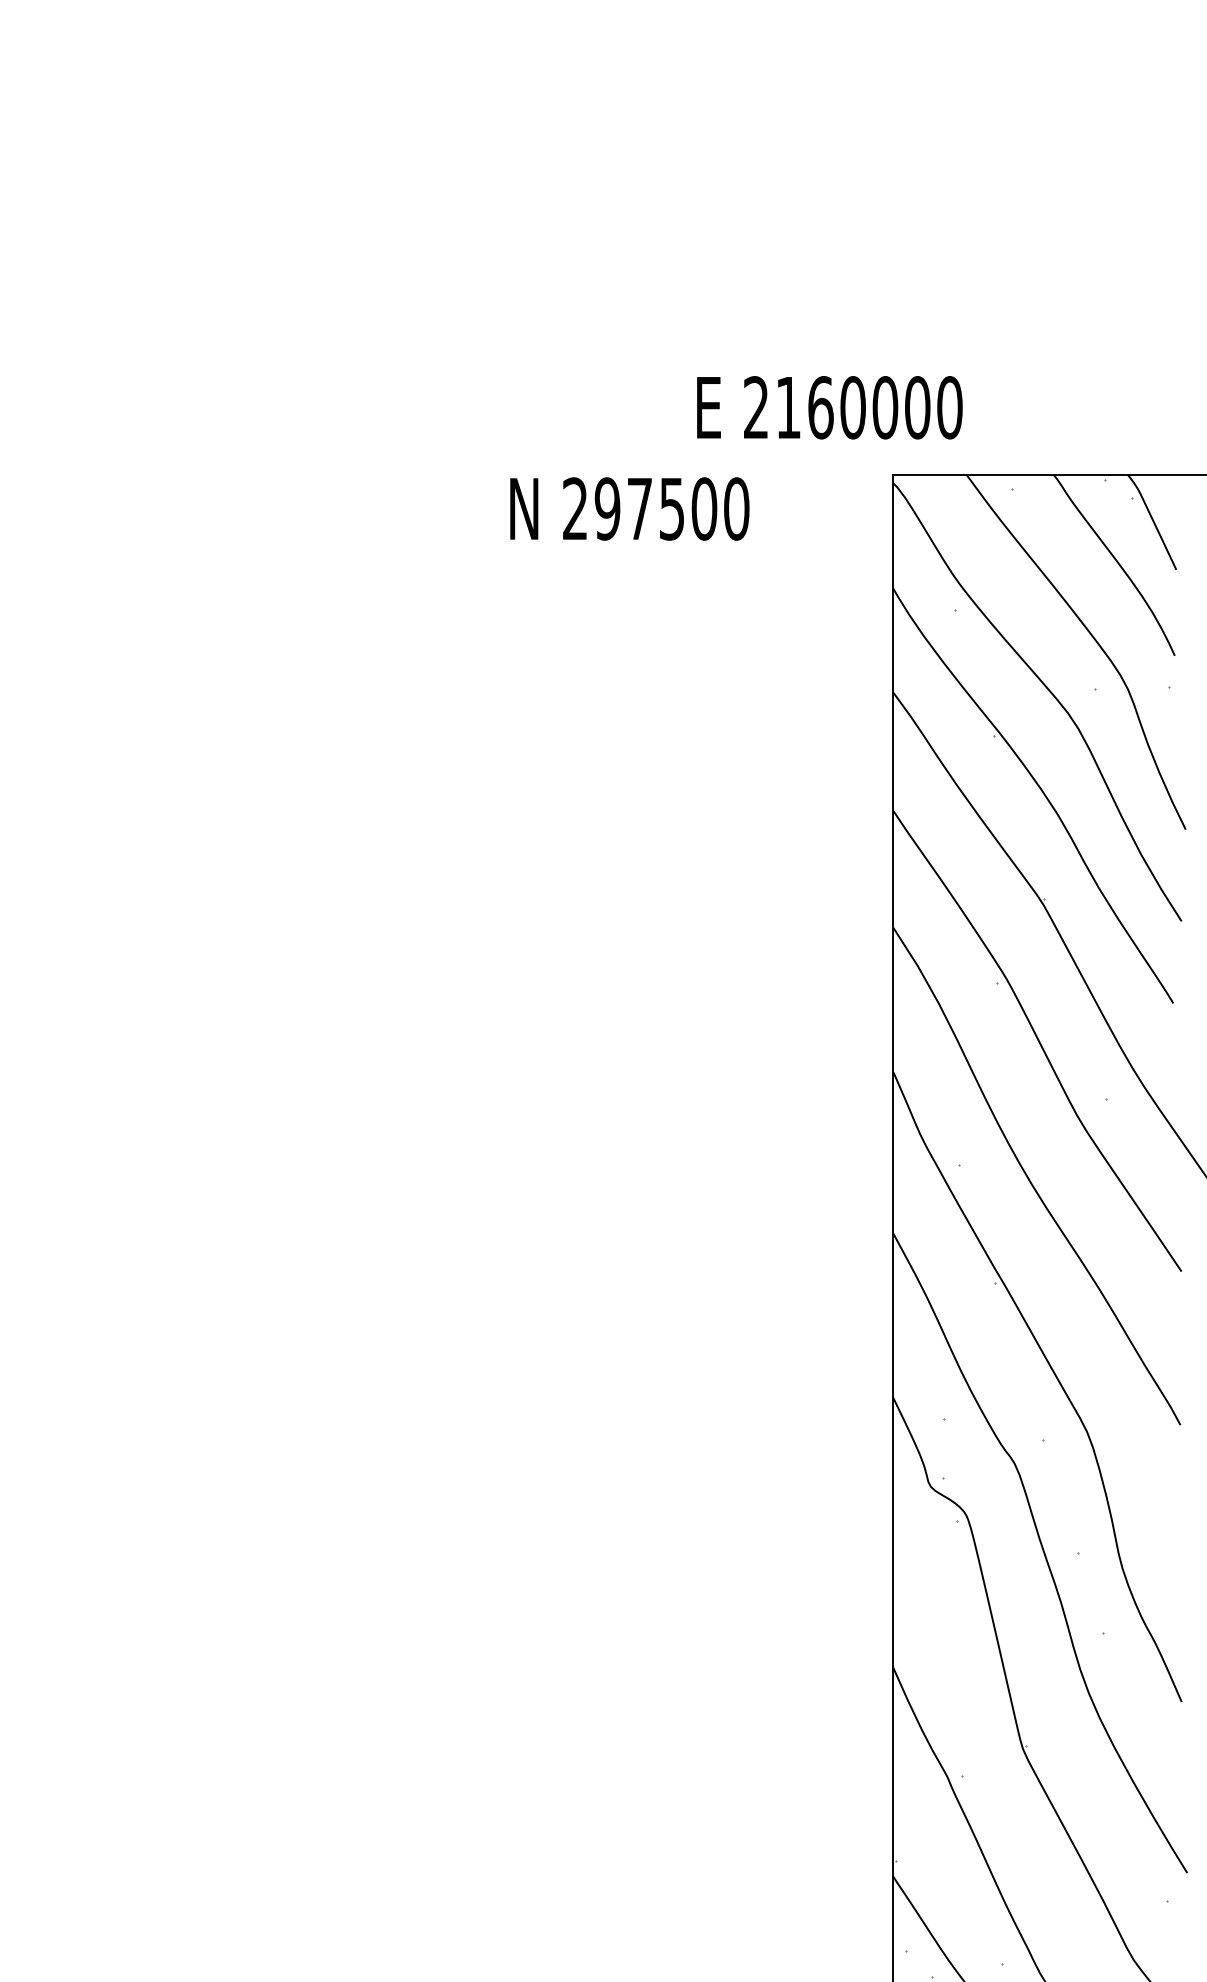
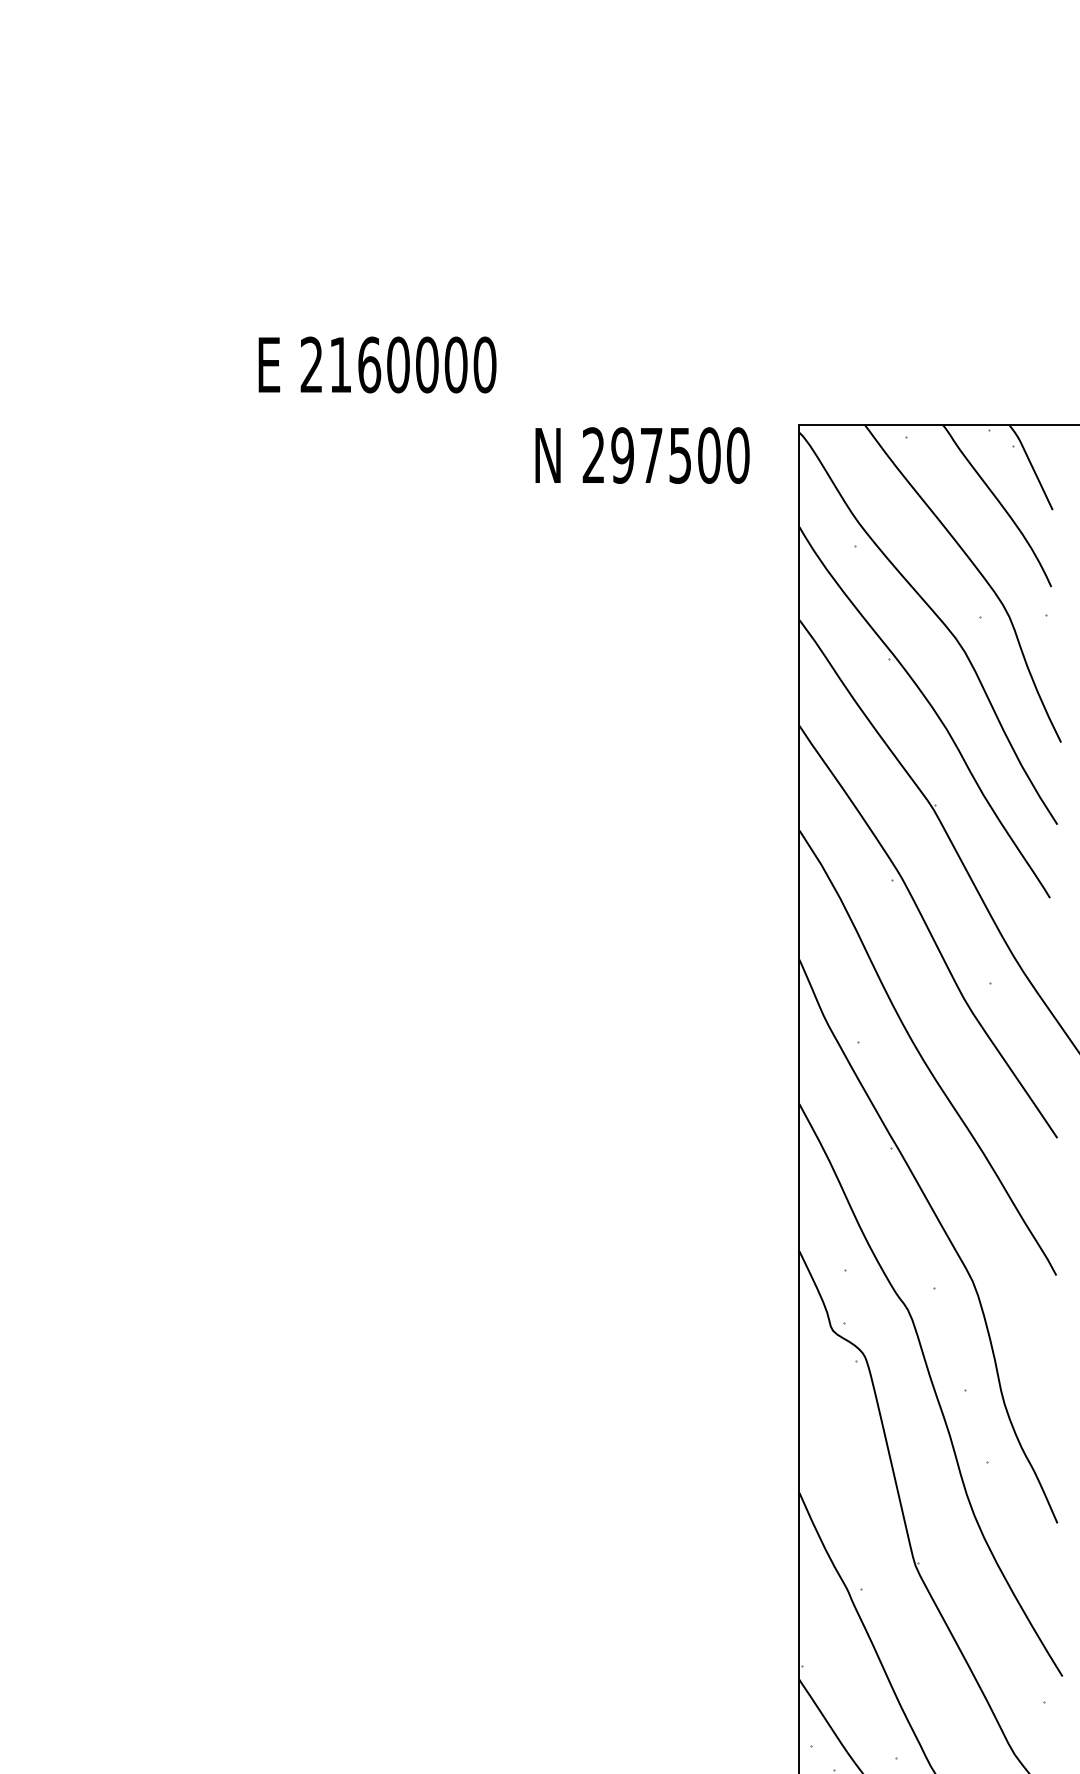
text: (829, 407) -> (377, 364), moved
text: (629, 508) -> (642, 455), moved

